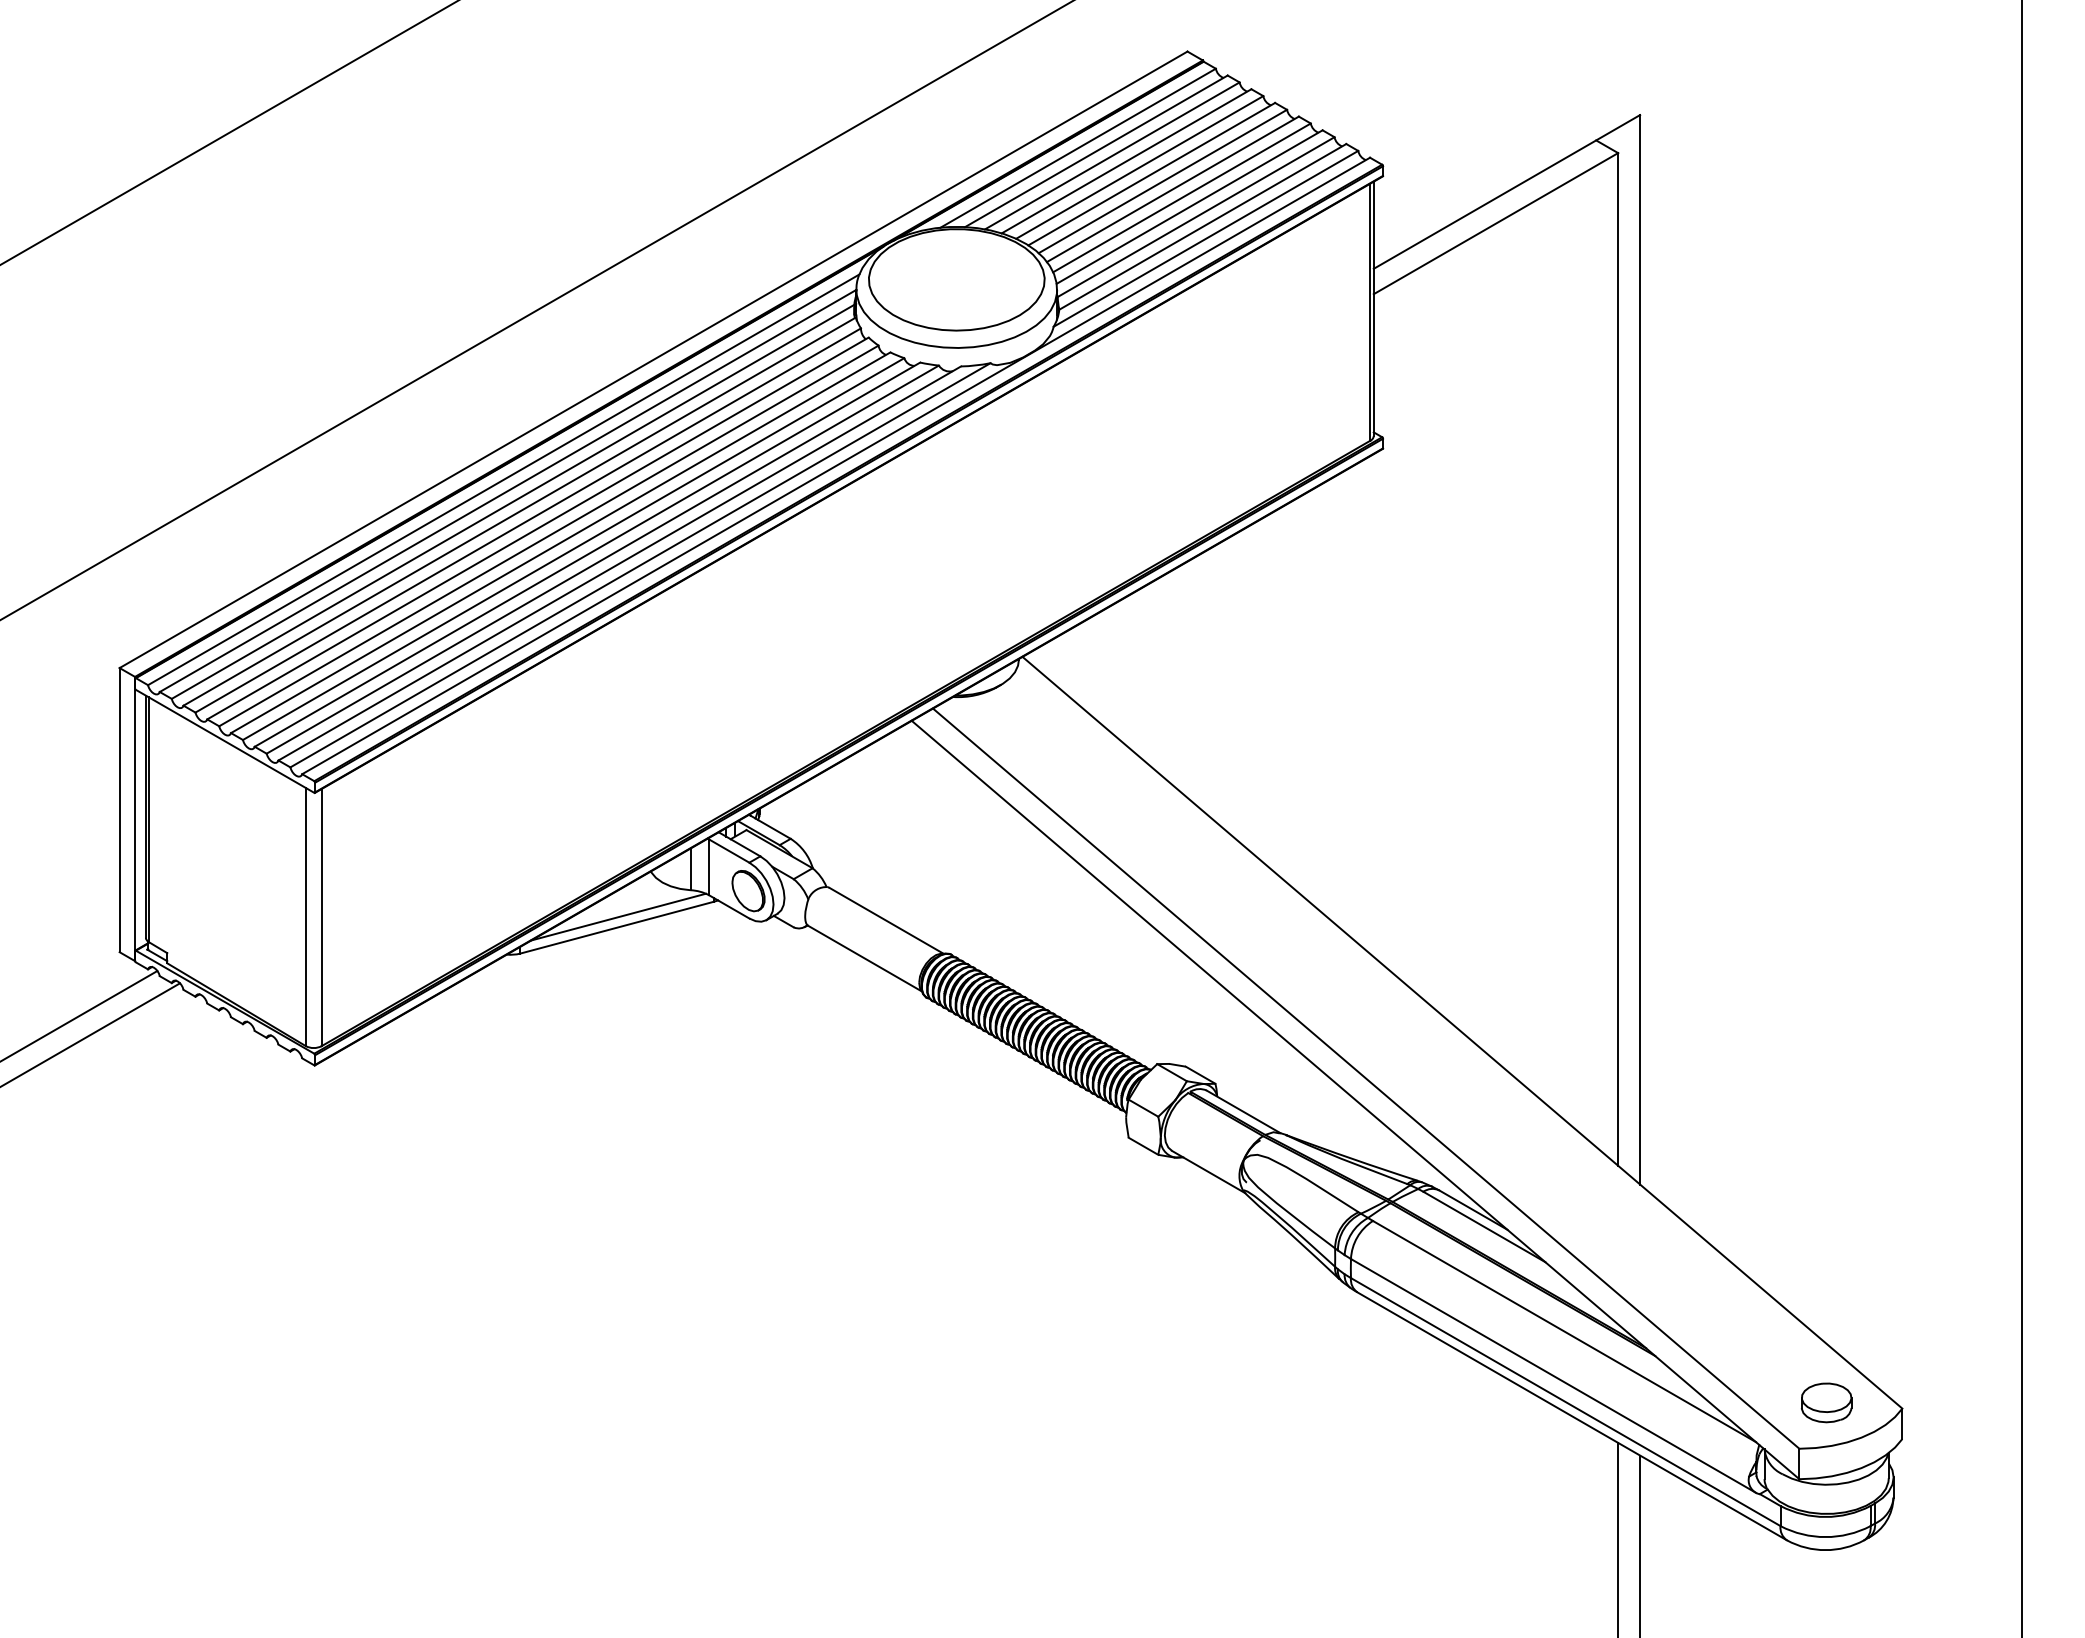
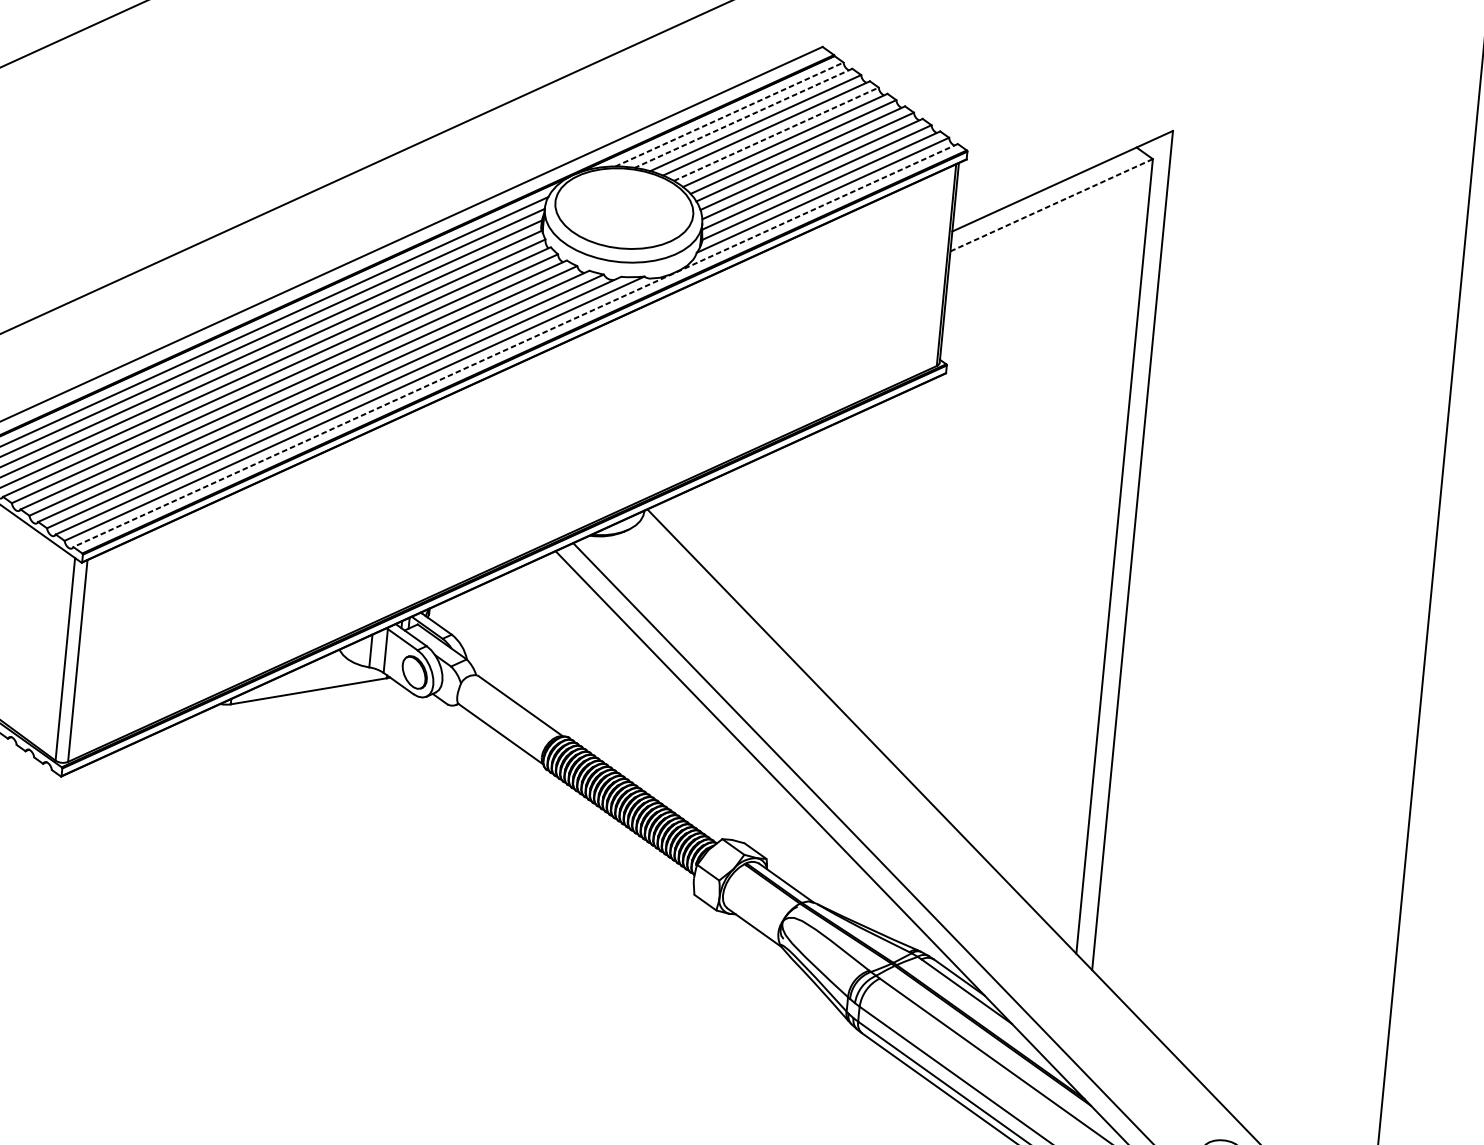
line: (1078, 148) -> (729, 114), solid -> dashed
line: (1096, 151) -> (743, 118), solid -> dashed
line: (1139, 167) -> (776, 134), solid -> dashed
line: (1496, 223) -> (1052, 205), solid -> dashed
line: (836, 465) -> (515, 345), solid -> dashed
line: (618, 916) -> (310, 682), removed

